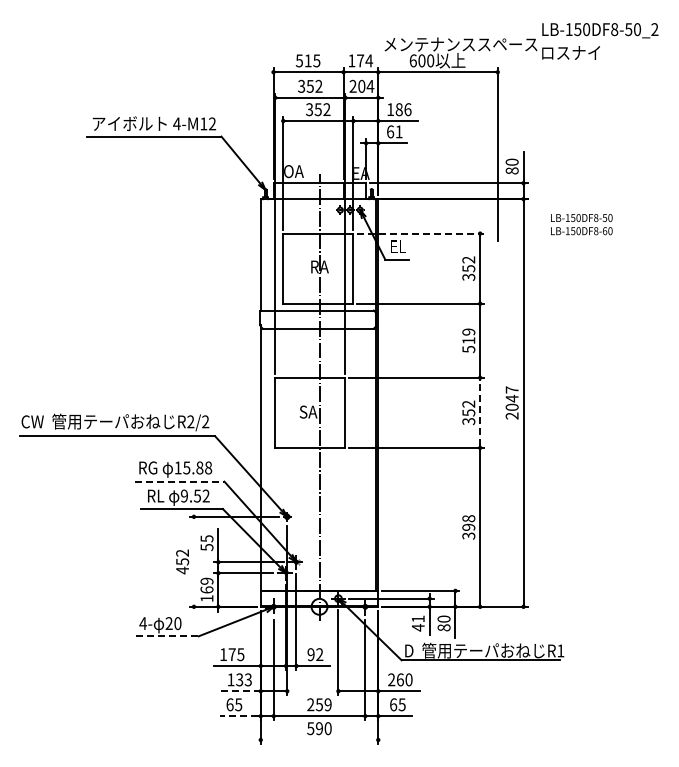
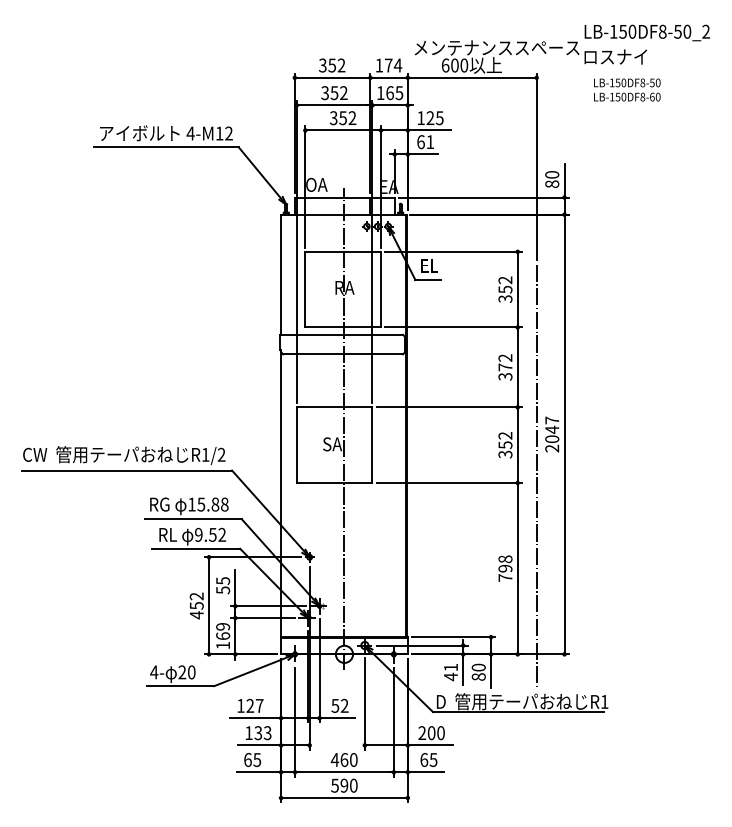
text: (308, 60) -> (332, 65), 515 -> 352
text: (361, 85) -> (389, 92), 204 -> 165
text: (403, 109) -> (435, 117), 186 -> 125
text: (581, 224) -> (626, 89), moved
line: (421, 233) -> (454, 251), dashed -> solid
text: (468, 340) -> (505, 367), 519 -> 372
line: (480, 412) -> (518, 444), dashed -> solid
text: (190, 421) -> (205, 454), R2/2 -> R1/2
line: (497, 441) -> (536, 476), added
line: (179, 481) -> (193, 519), dashed -> solid
text: (468, 535) -> (505, 577), 398 -> 798
line: (193, 561) -> (208, 605), added
line: (168, 636) -> (181, 686), dashed -> solid
text: (236, 654) -> (254, 705), 175 -> 127
text: (310, 654) -> (334, 705), 92 -> 52
text: (399, 679) -> (430, 732), 260 -> 200
line: (240, 691) -> (259, 745), dashed -> solid
text: (318, 704) -> (343, 759), 259 -> 460
line: (238, 716) -> (257, 772), dashed -> solid
line: (319, 740) -> (344, 798), added

